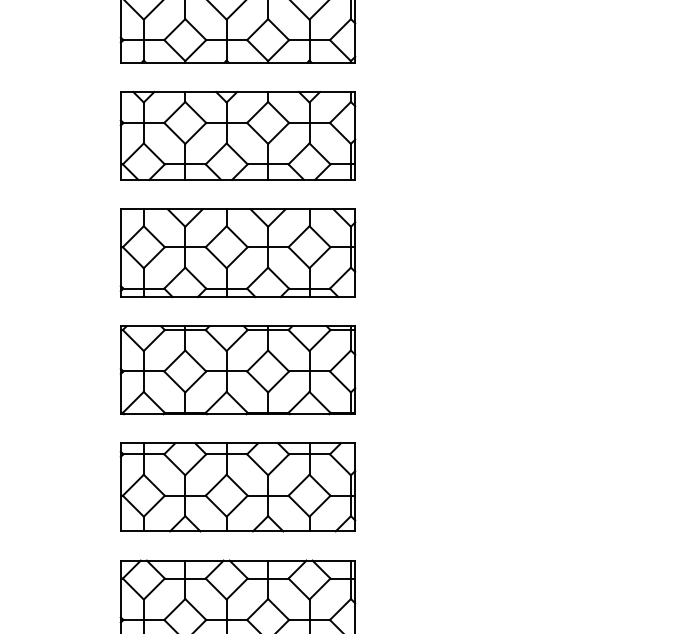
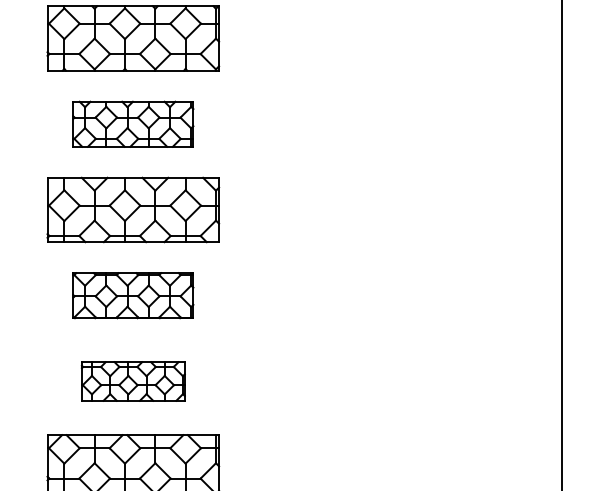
part: (238, 136) -> (133, 124), size x0.7
part: (238, 369) -> (133, 295), size x0.7
part: (238, 487) -> (133, 381), size x0.6

